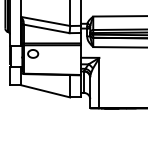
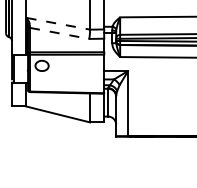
line: (45, 21) -> (58, 23), solid -> dashed
line: (47, 28) -> (60, 33), solid -> dashed

